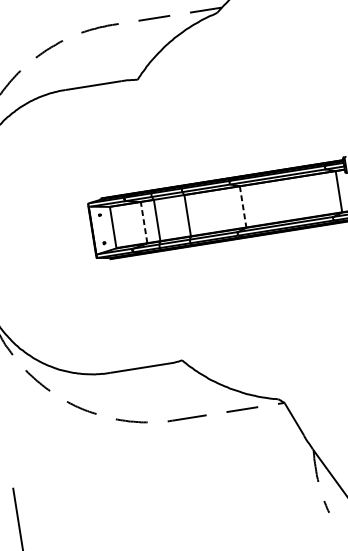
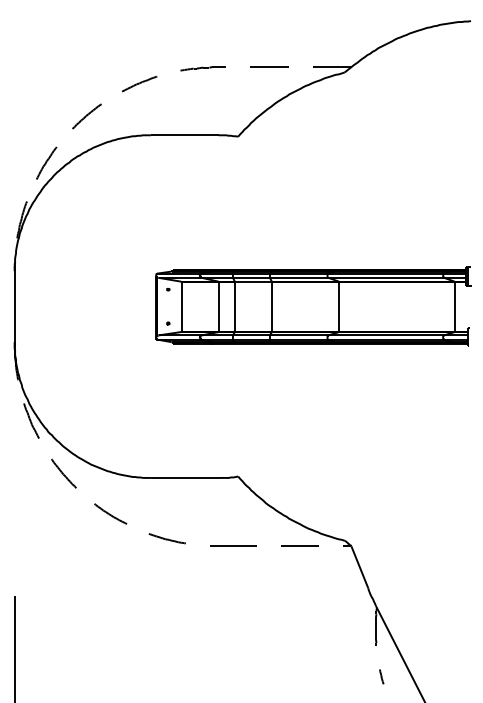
line: (243, 206) -> (339, 306), dashed -> solid
line: (144, 222) -> (219, 306), dashed -> solid

